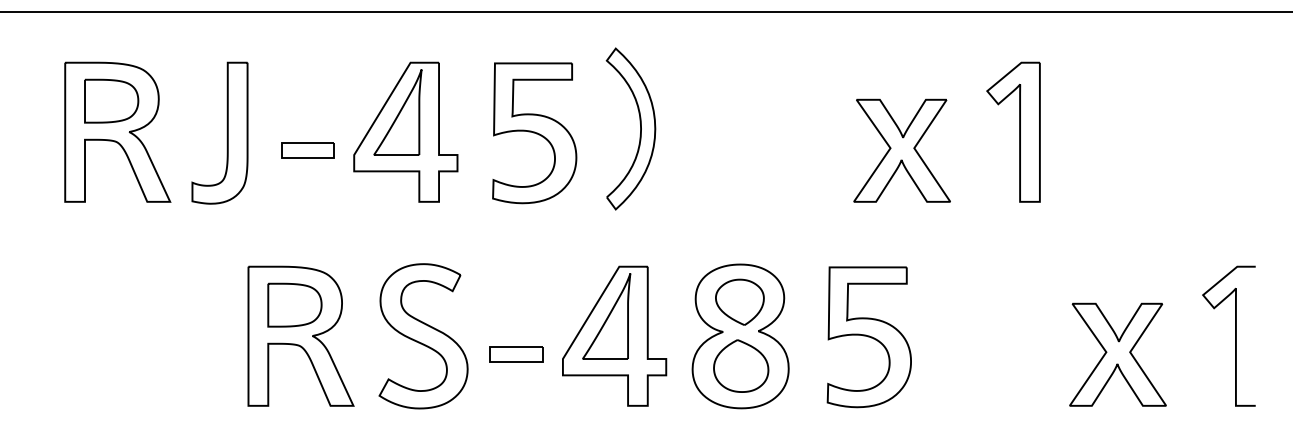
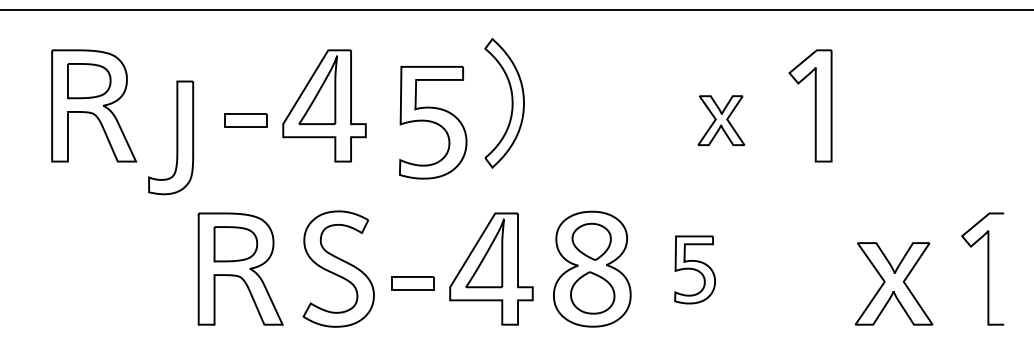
part: (226, 132) -> (176, 137), moved
part: (534, 133) -> (433, 122), moved
part: (901, 150) -> (720, 120), size x0.6
part: (868, 337) -> (694, 270), size x0.6

